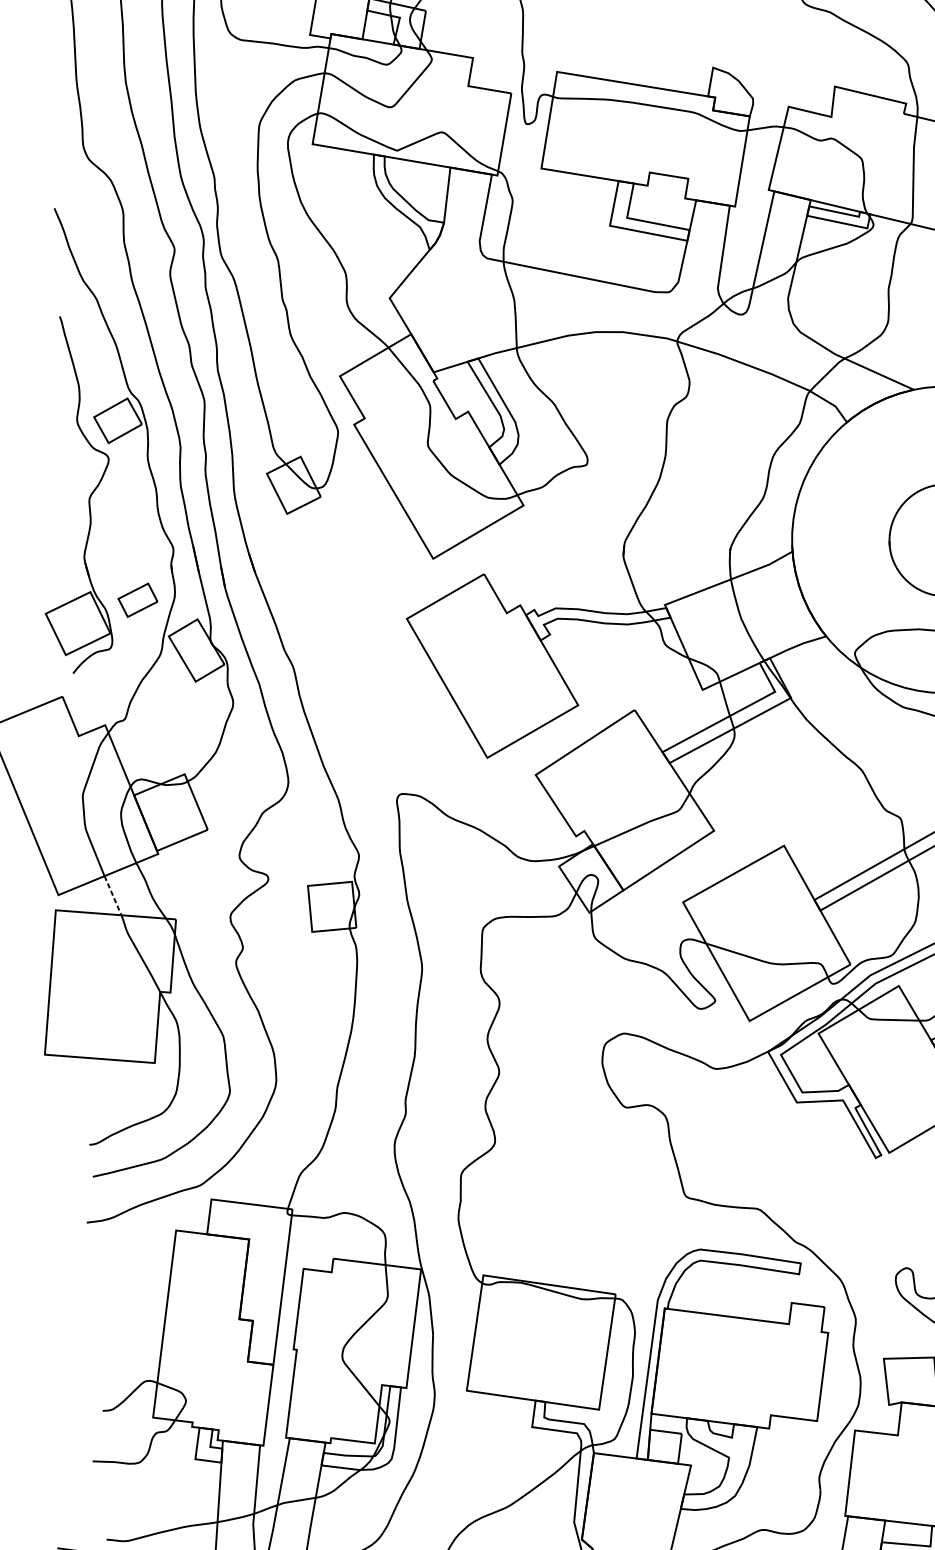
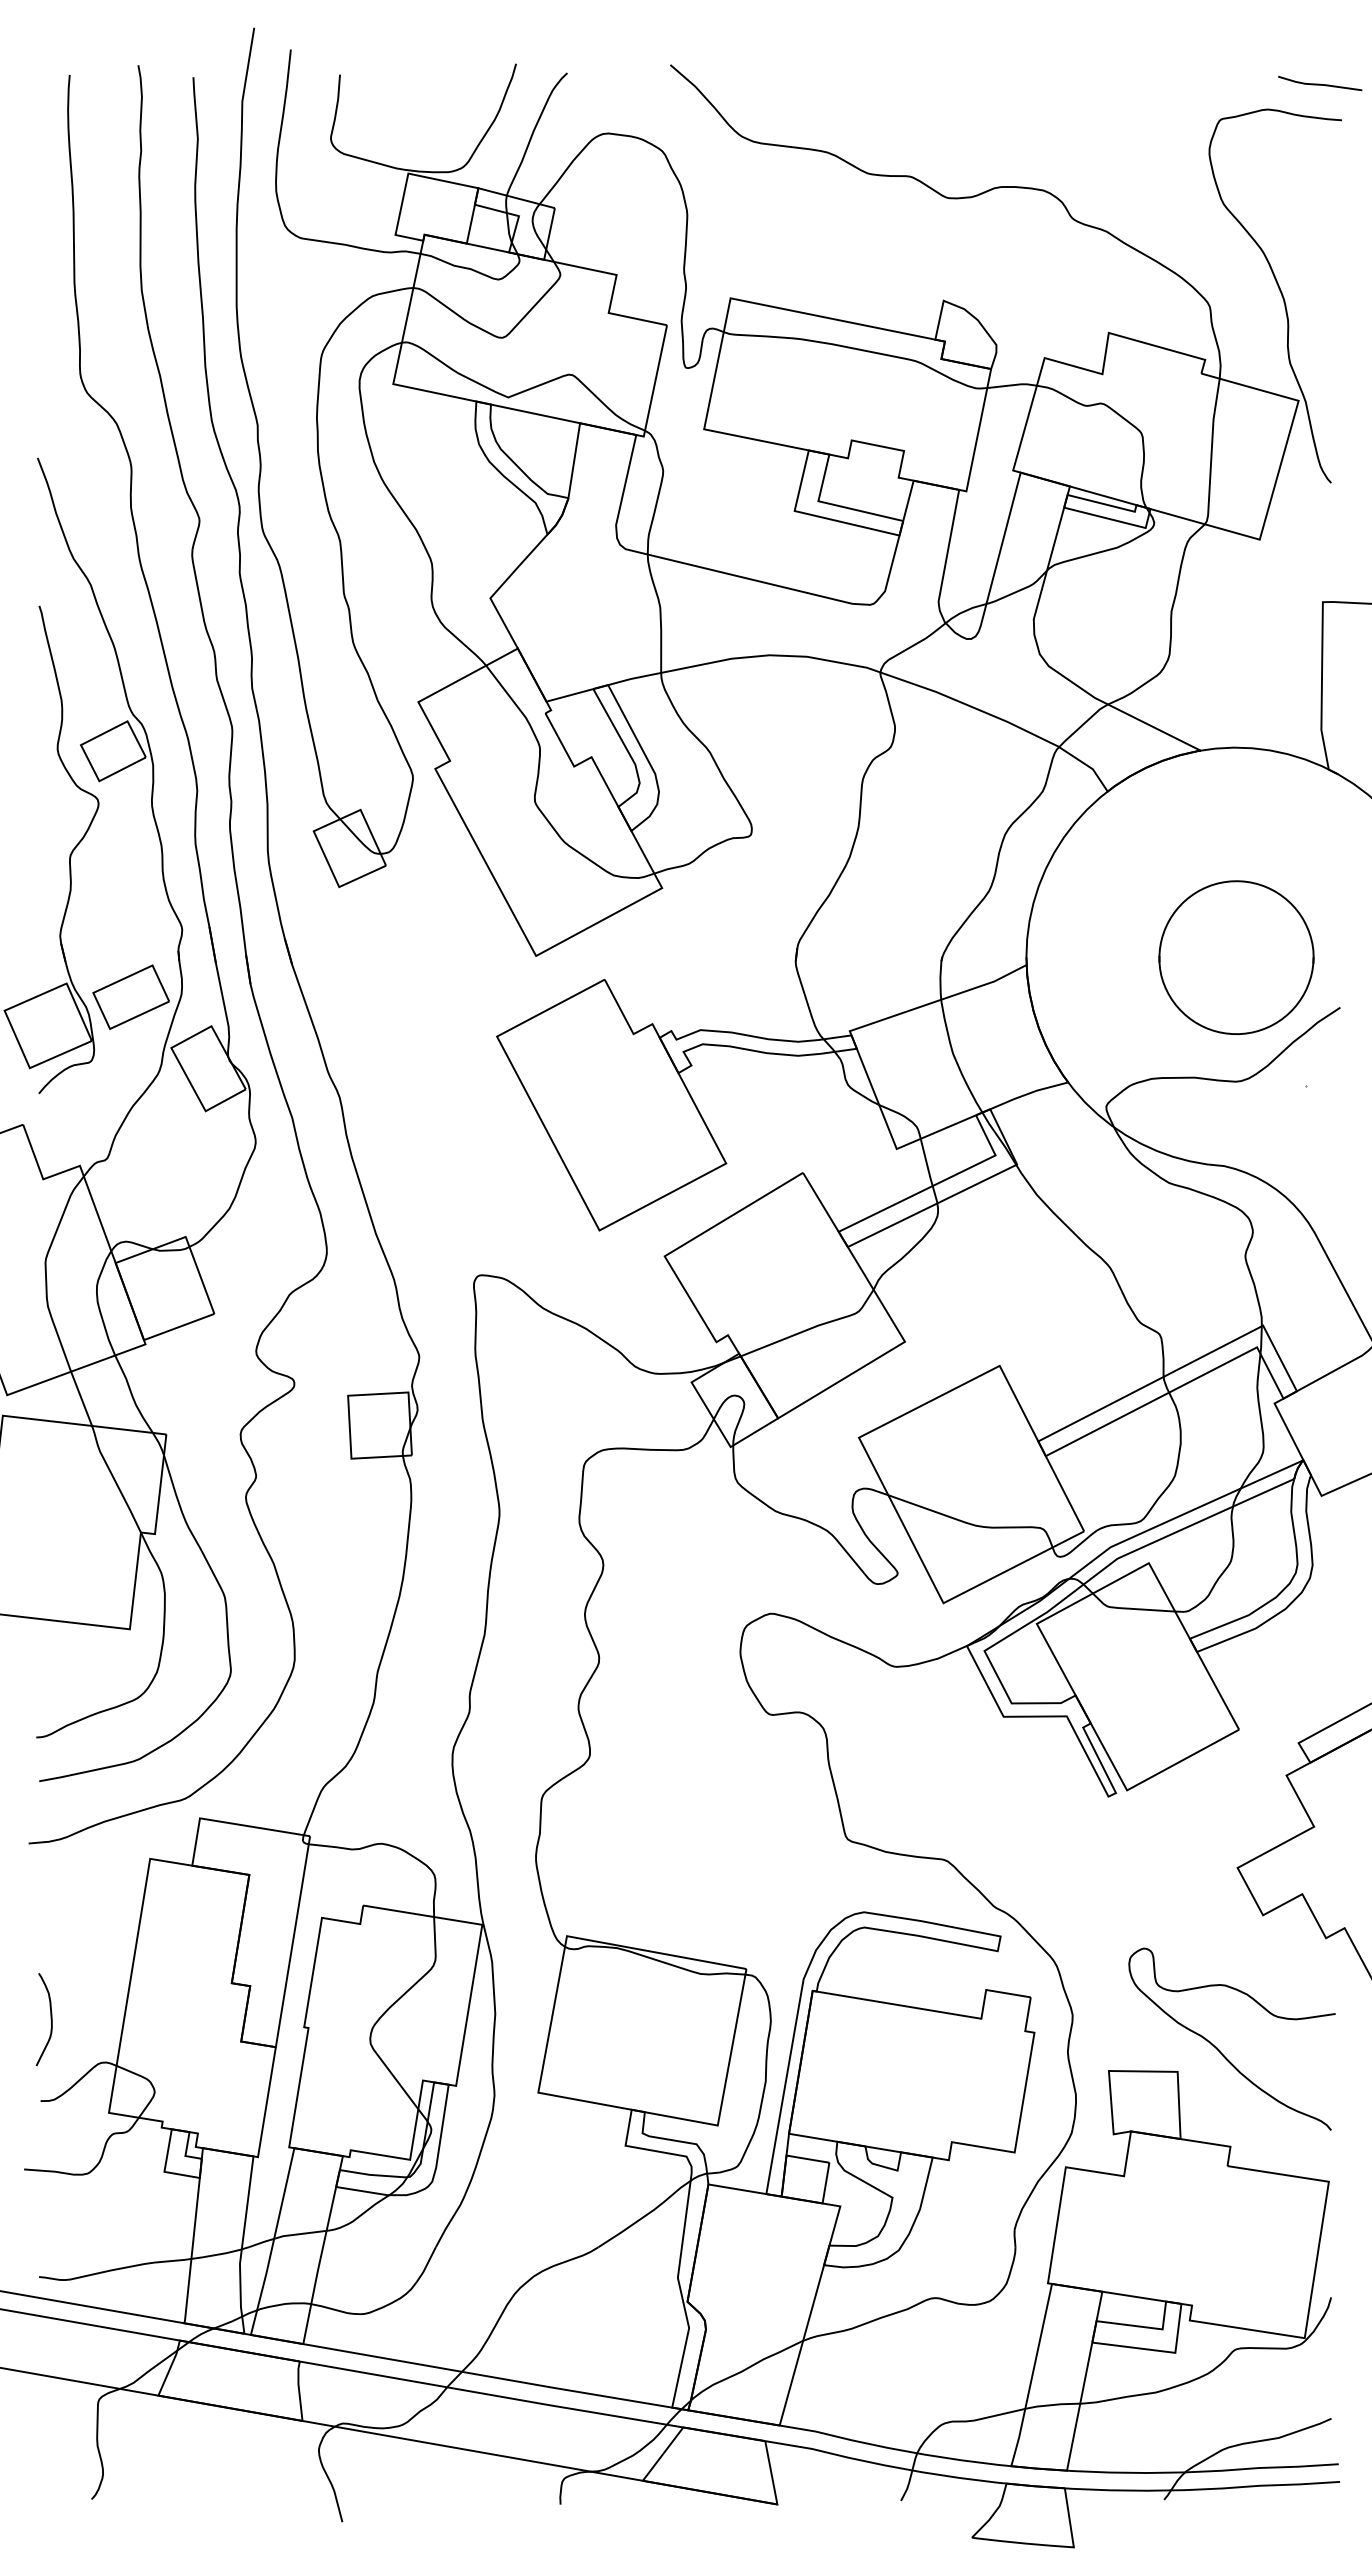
part: (137, 599) -> (130, 996), size x1.43
line: (112, 896) -> (81, 1399), dashed -> solid
curve: (107, 1350) -> (50, 2019), added

